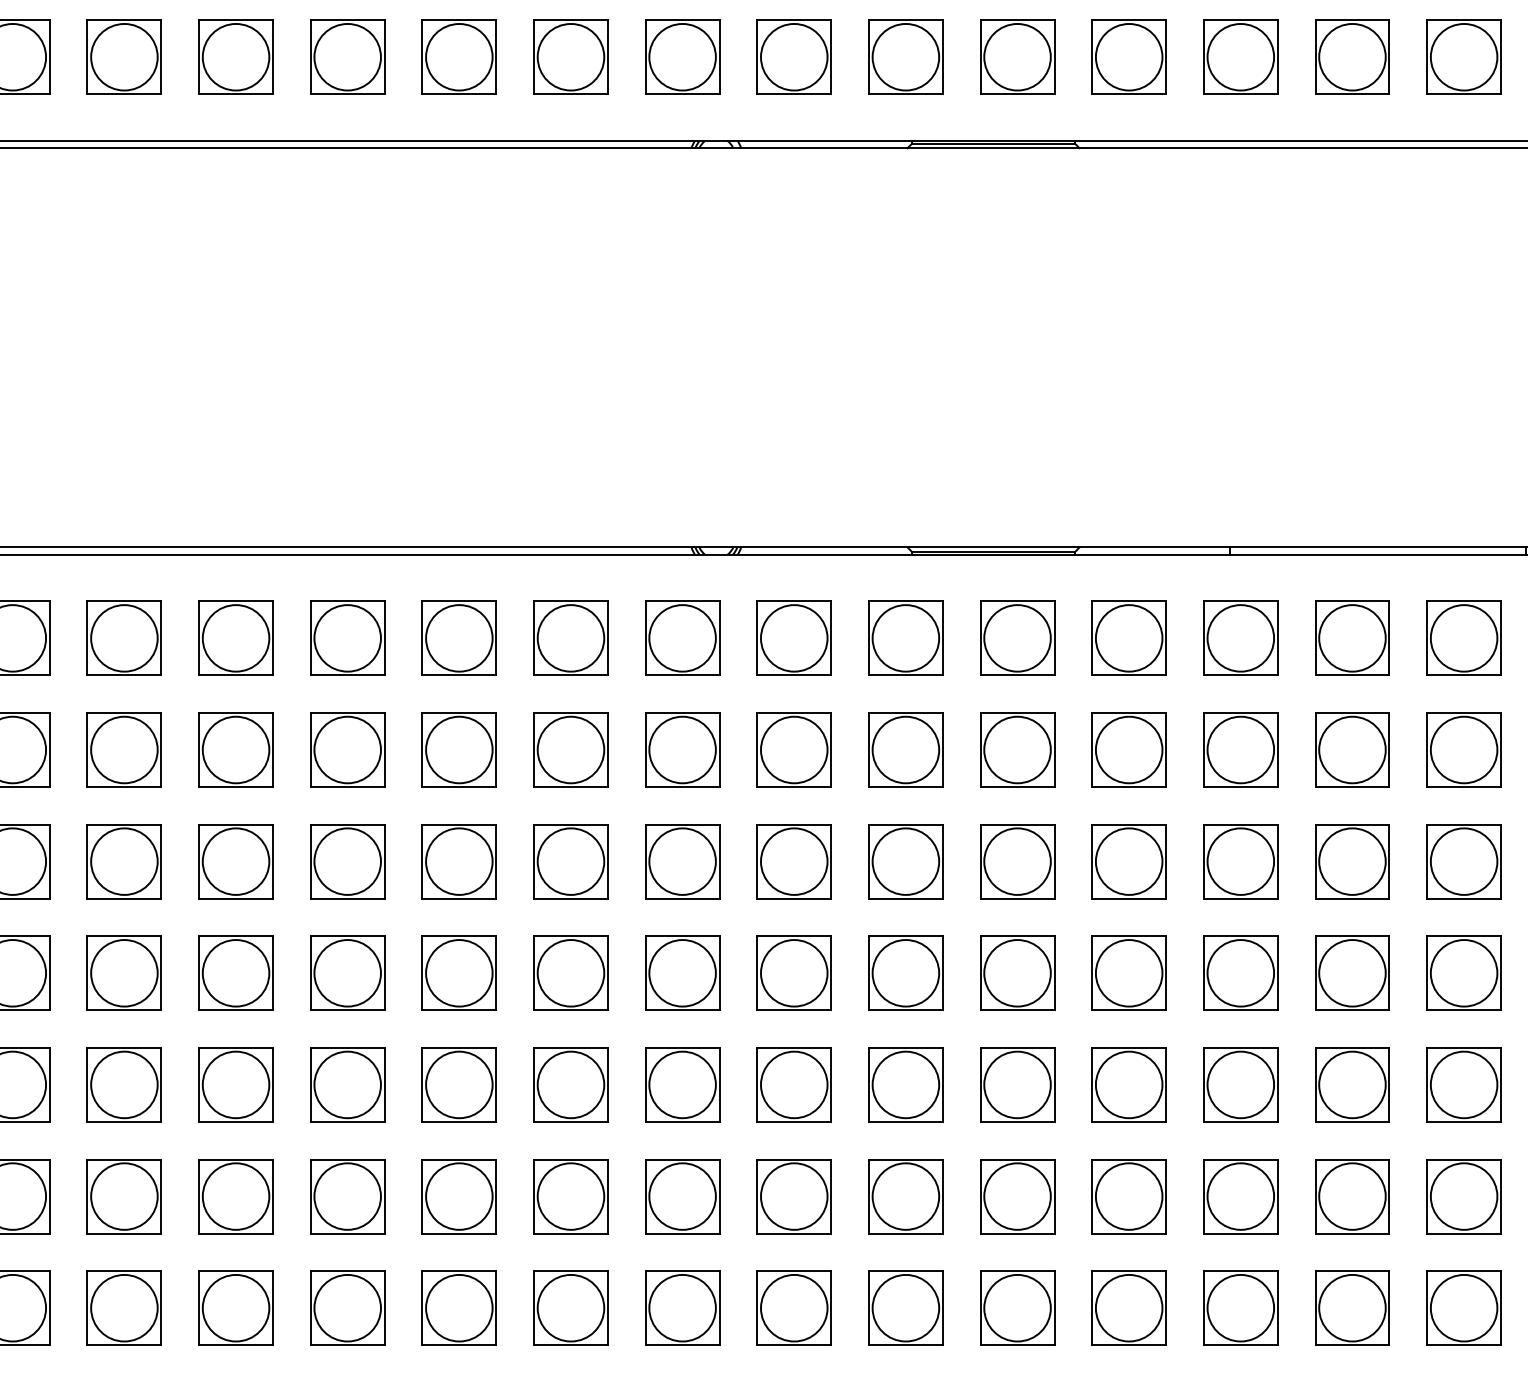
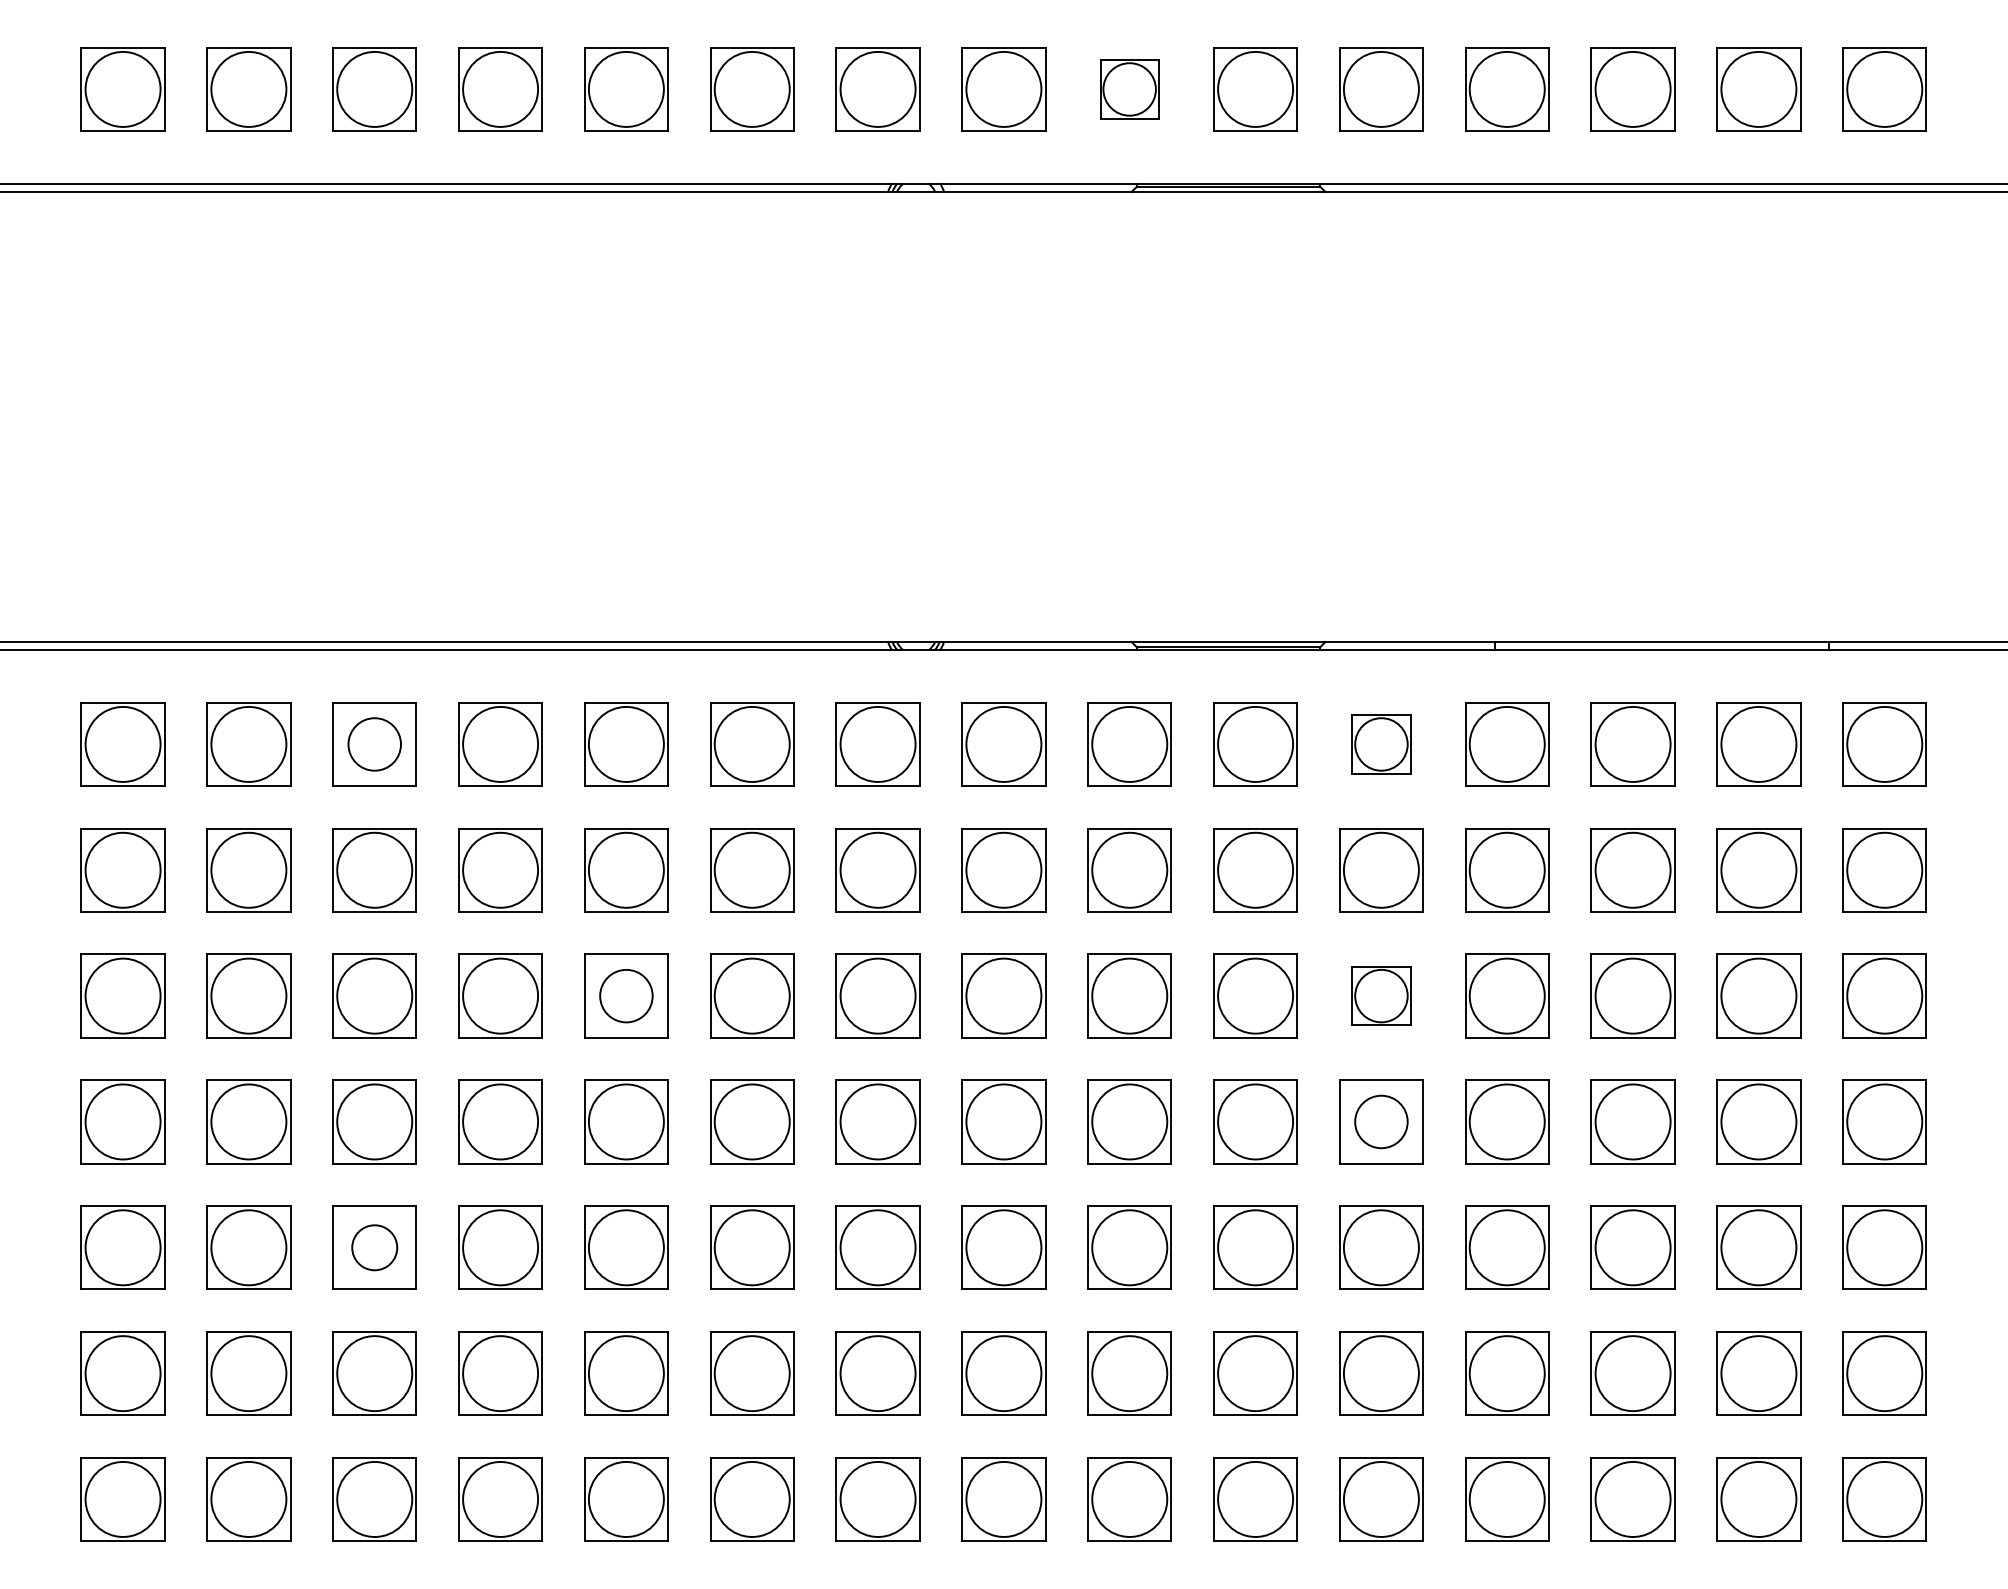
part: (905, 57) -> (1129, 89), size x0.7
circle: (235, 637) -> (374, 743), size x0.7
part: (1129, 638) -> (1381, 744), size x0.7
circle: (458, 861) -> (625, 995), size x0.7
part: (1129, 861) -> (1381, 995), size x0.7
circle: (1128, 972) -> (1380, 1121), size x0.7
circle: (235, 1084) -> (374, 1247), size x0.6

